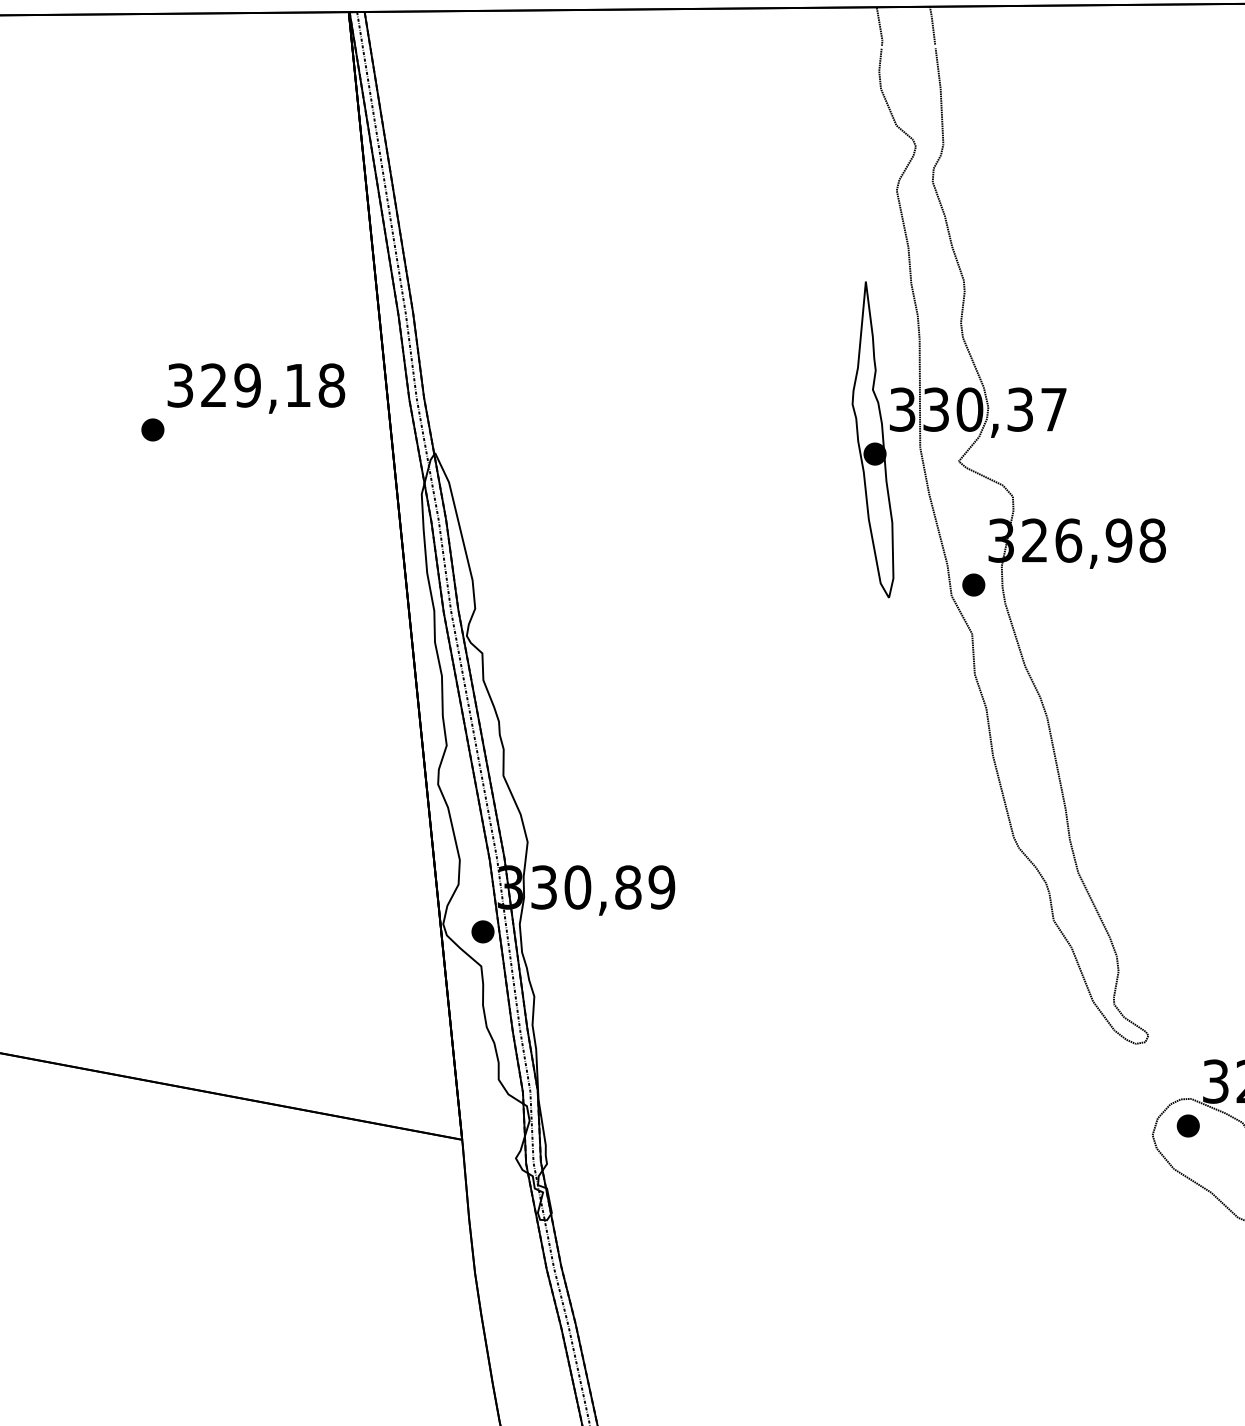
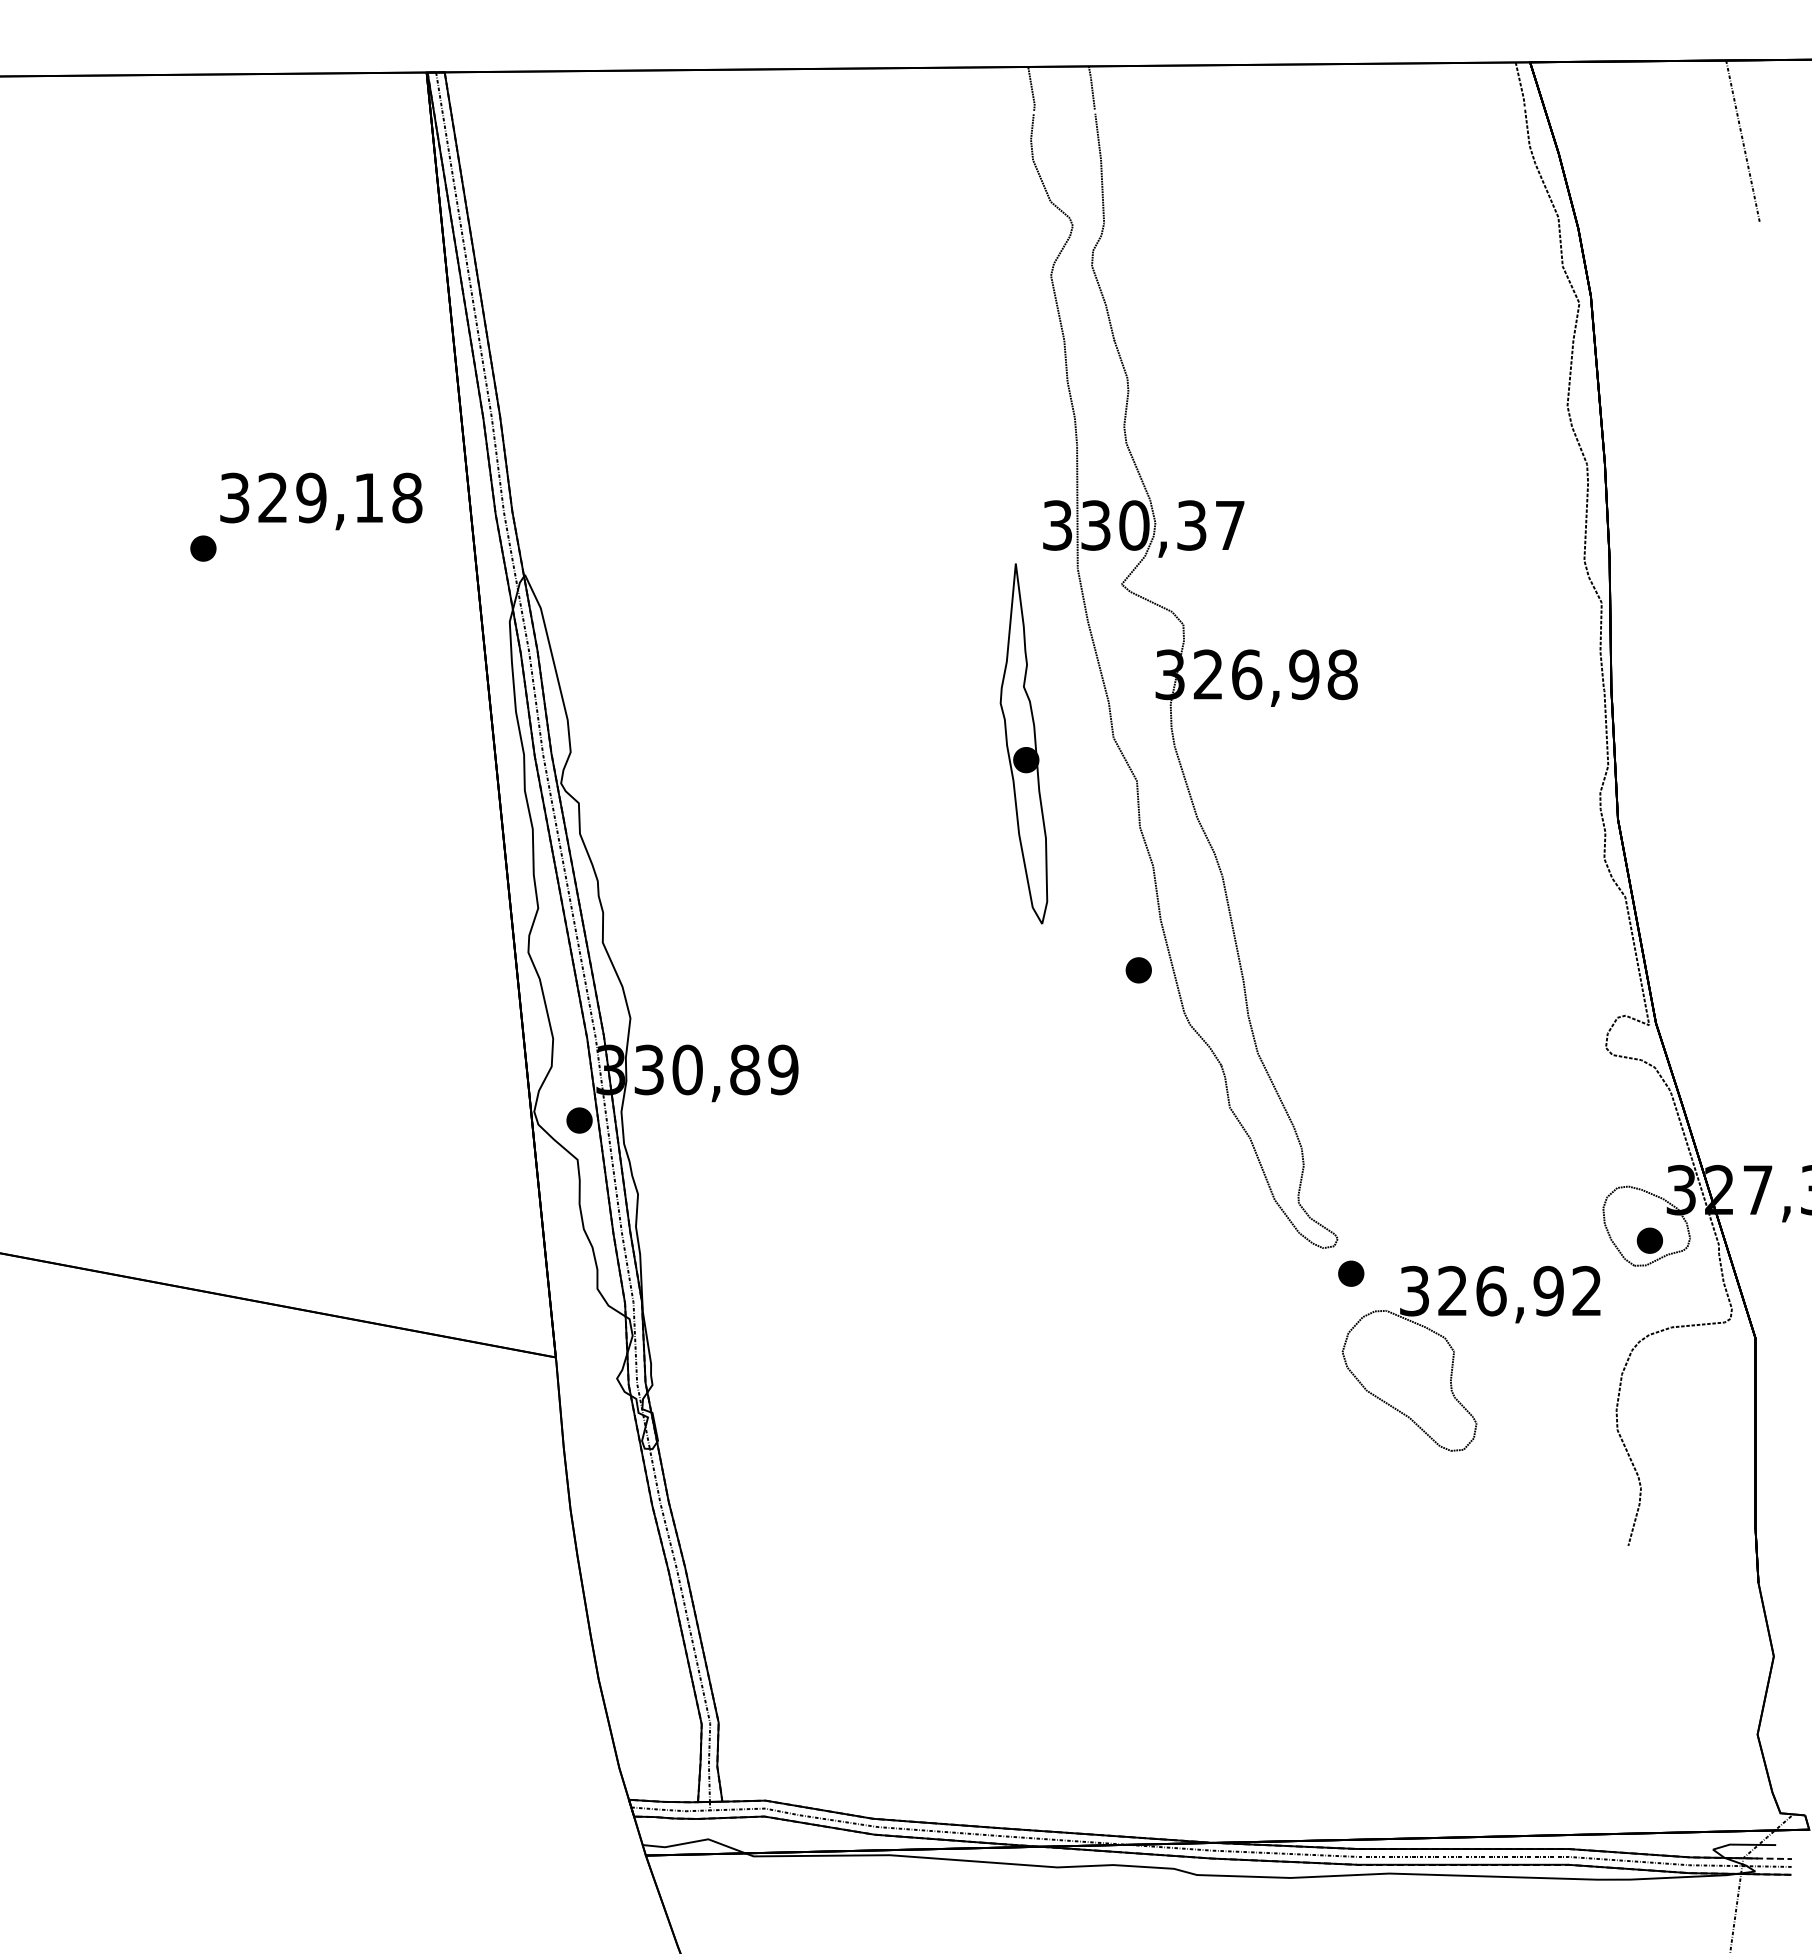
part: (872, 439) -> (1023, 743), moved
part: (973, 585) -> (1138, 970), moved
part: (1188, 1125) -> (1351, 1273), moved

